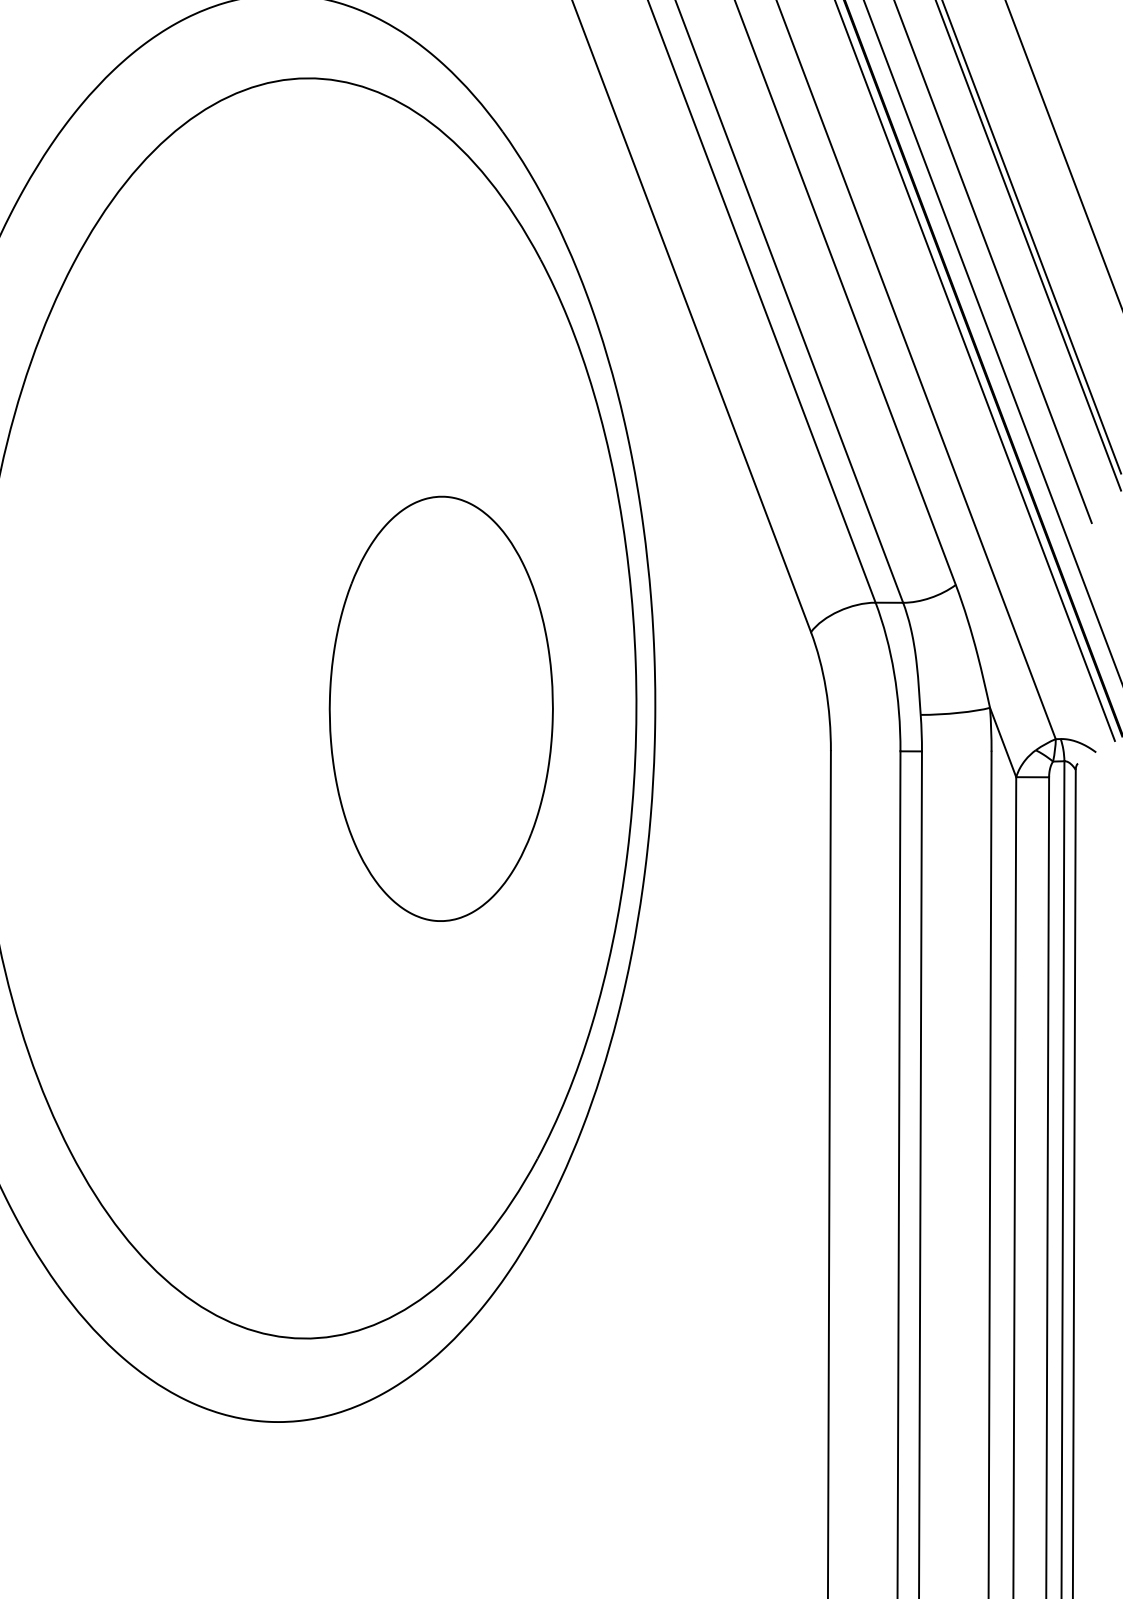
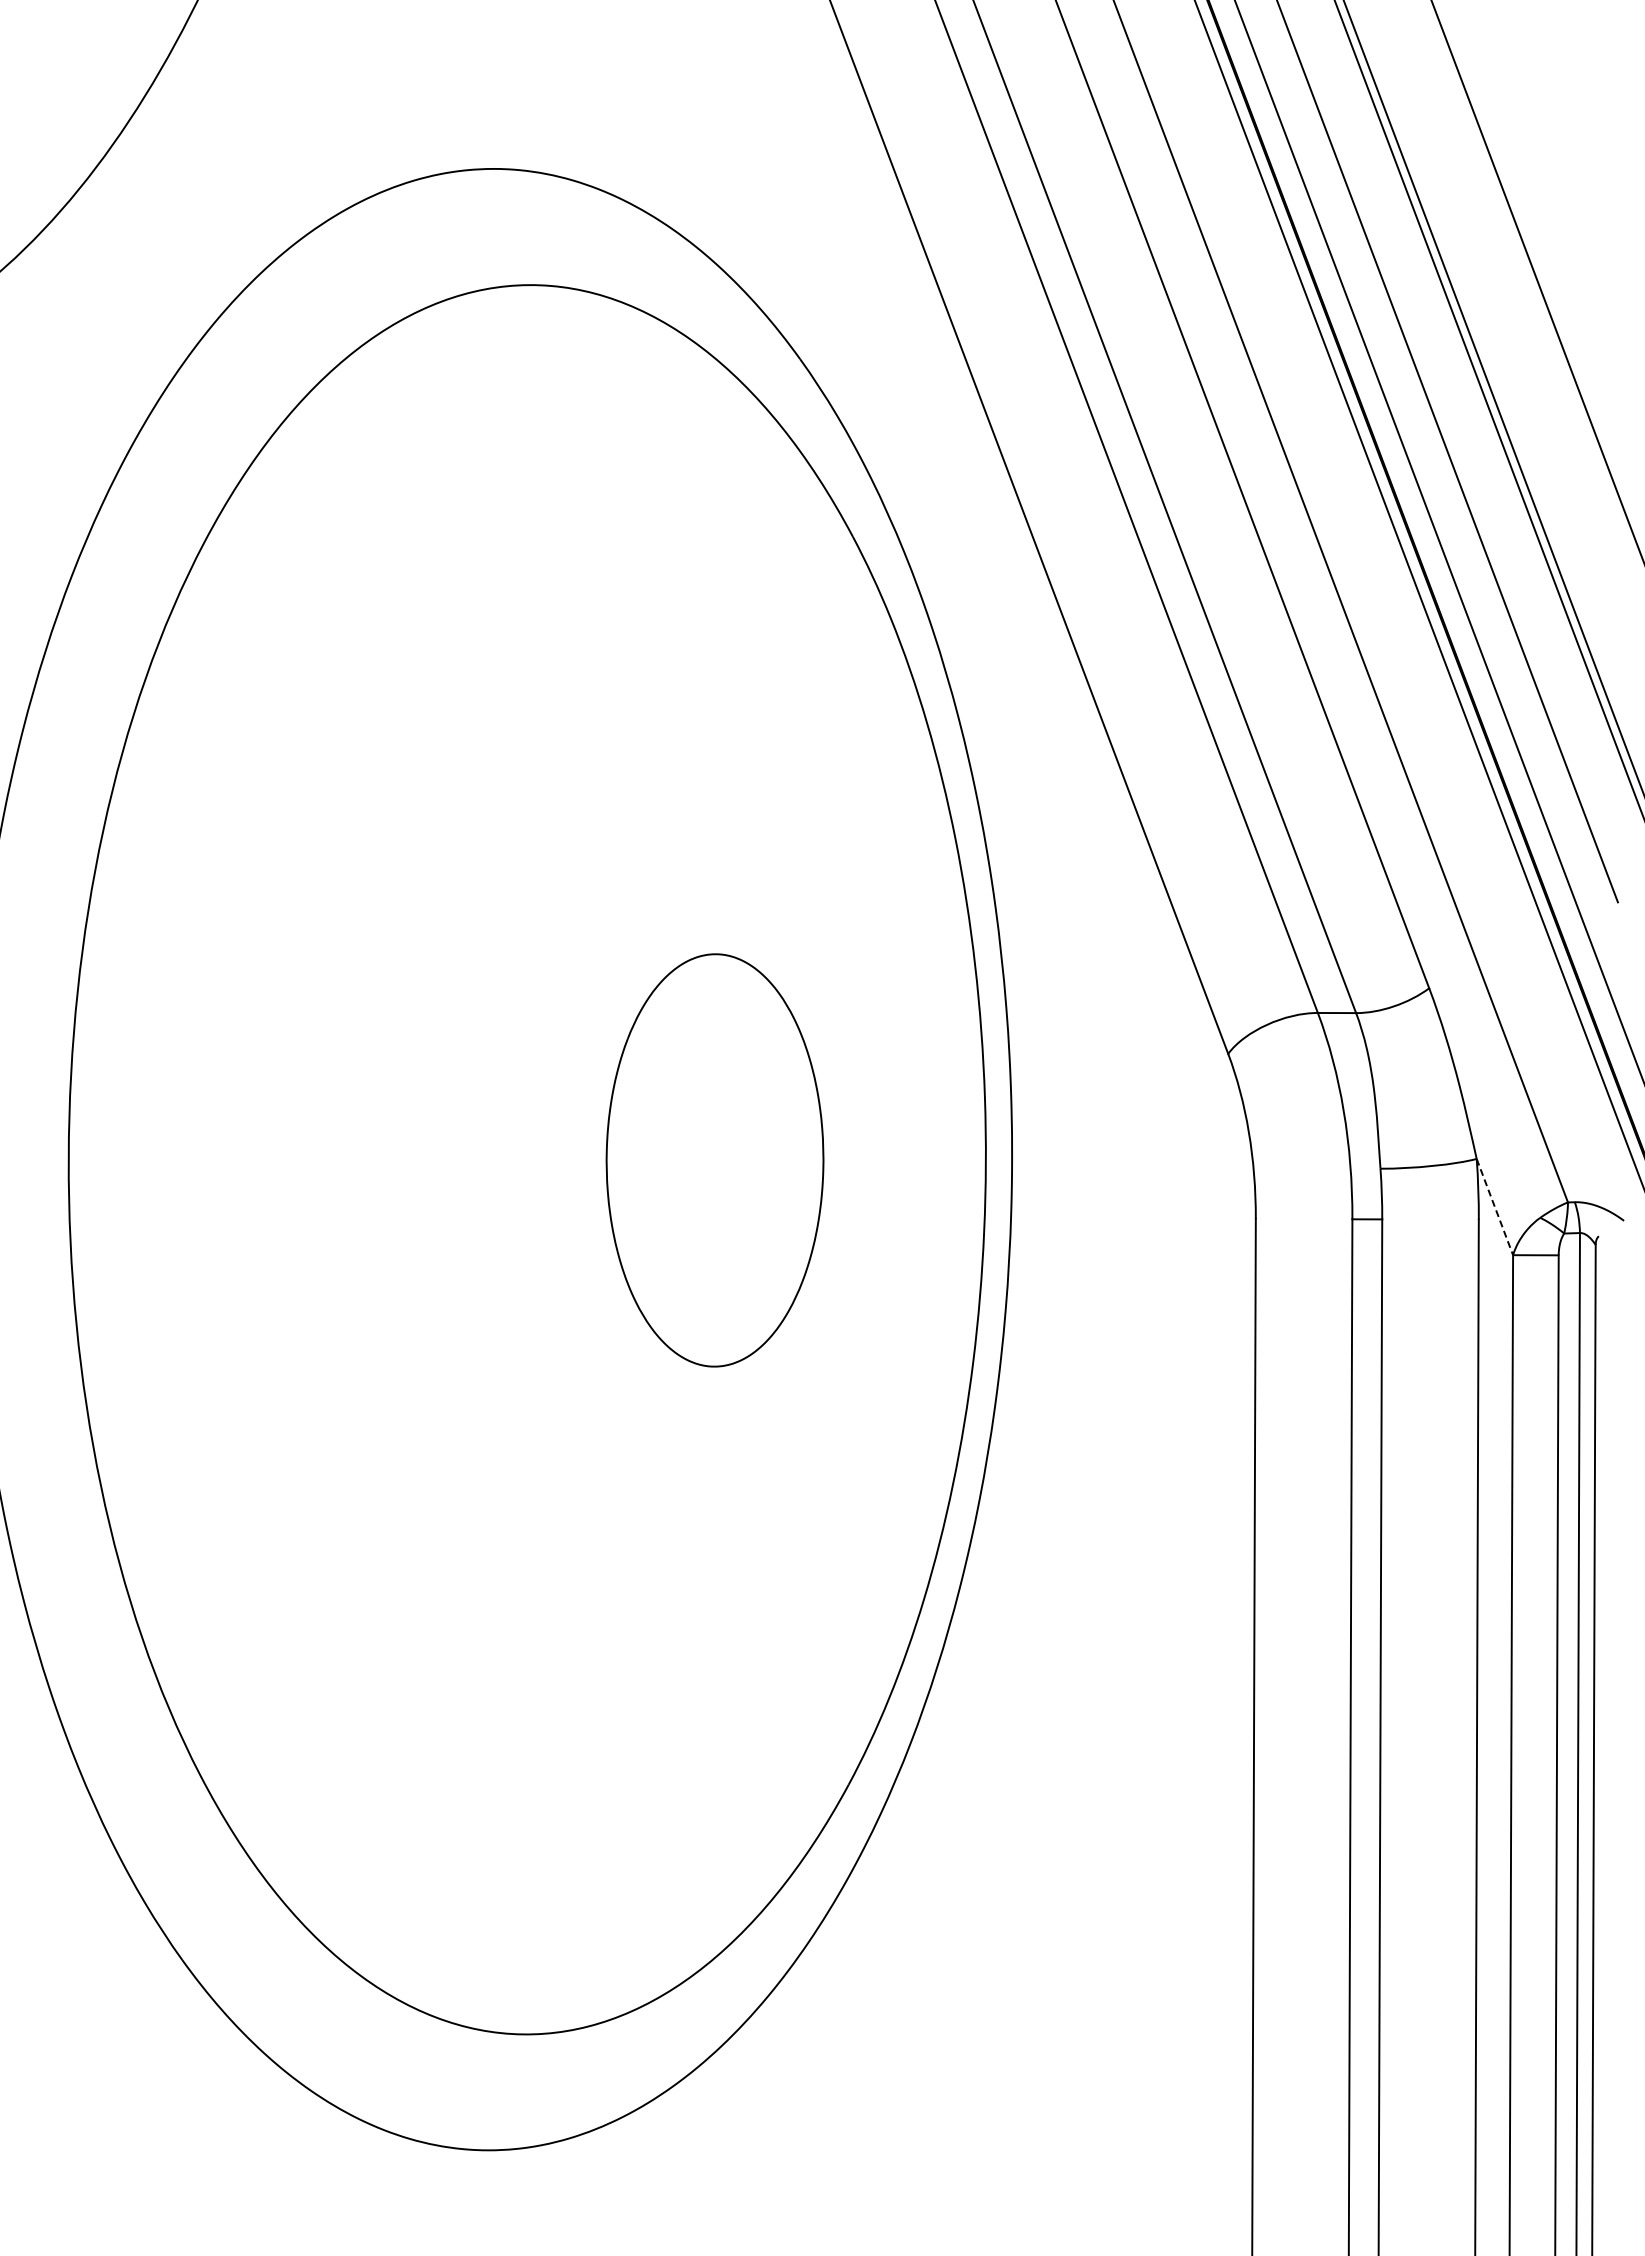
part: (440, 708) -> (714, 1160), size x0.7
line: (1003, 742) -> (1495, 1207), solid -> dashed

